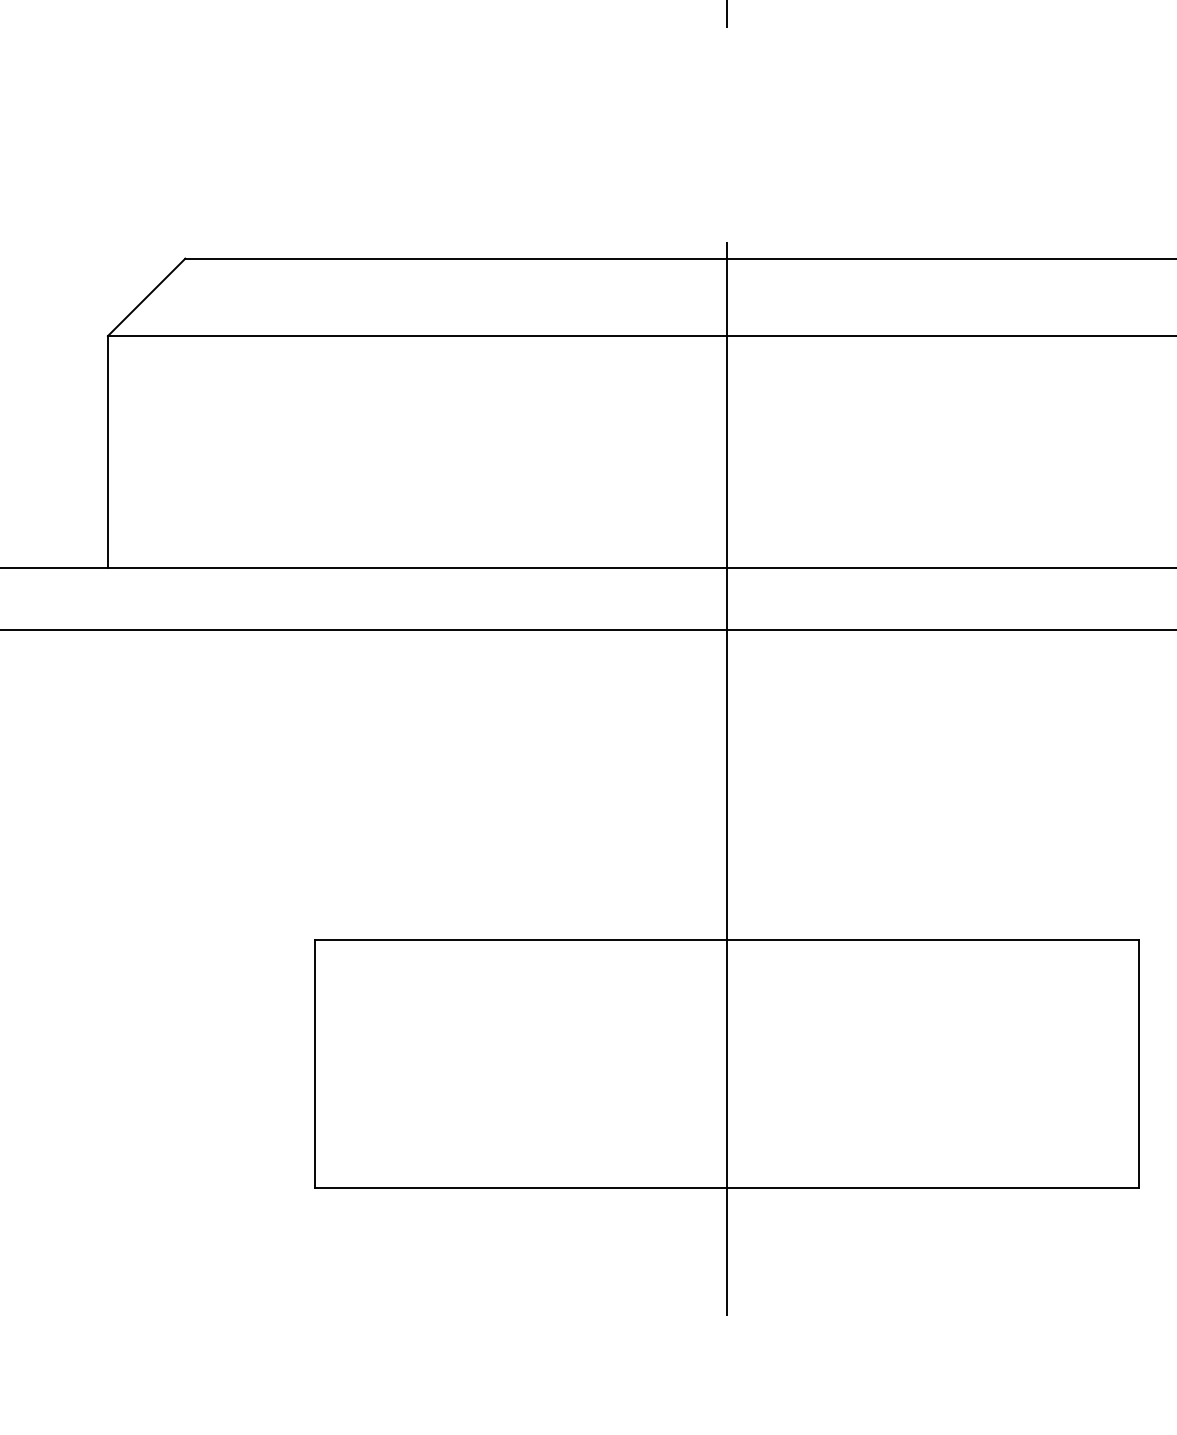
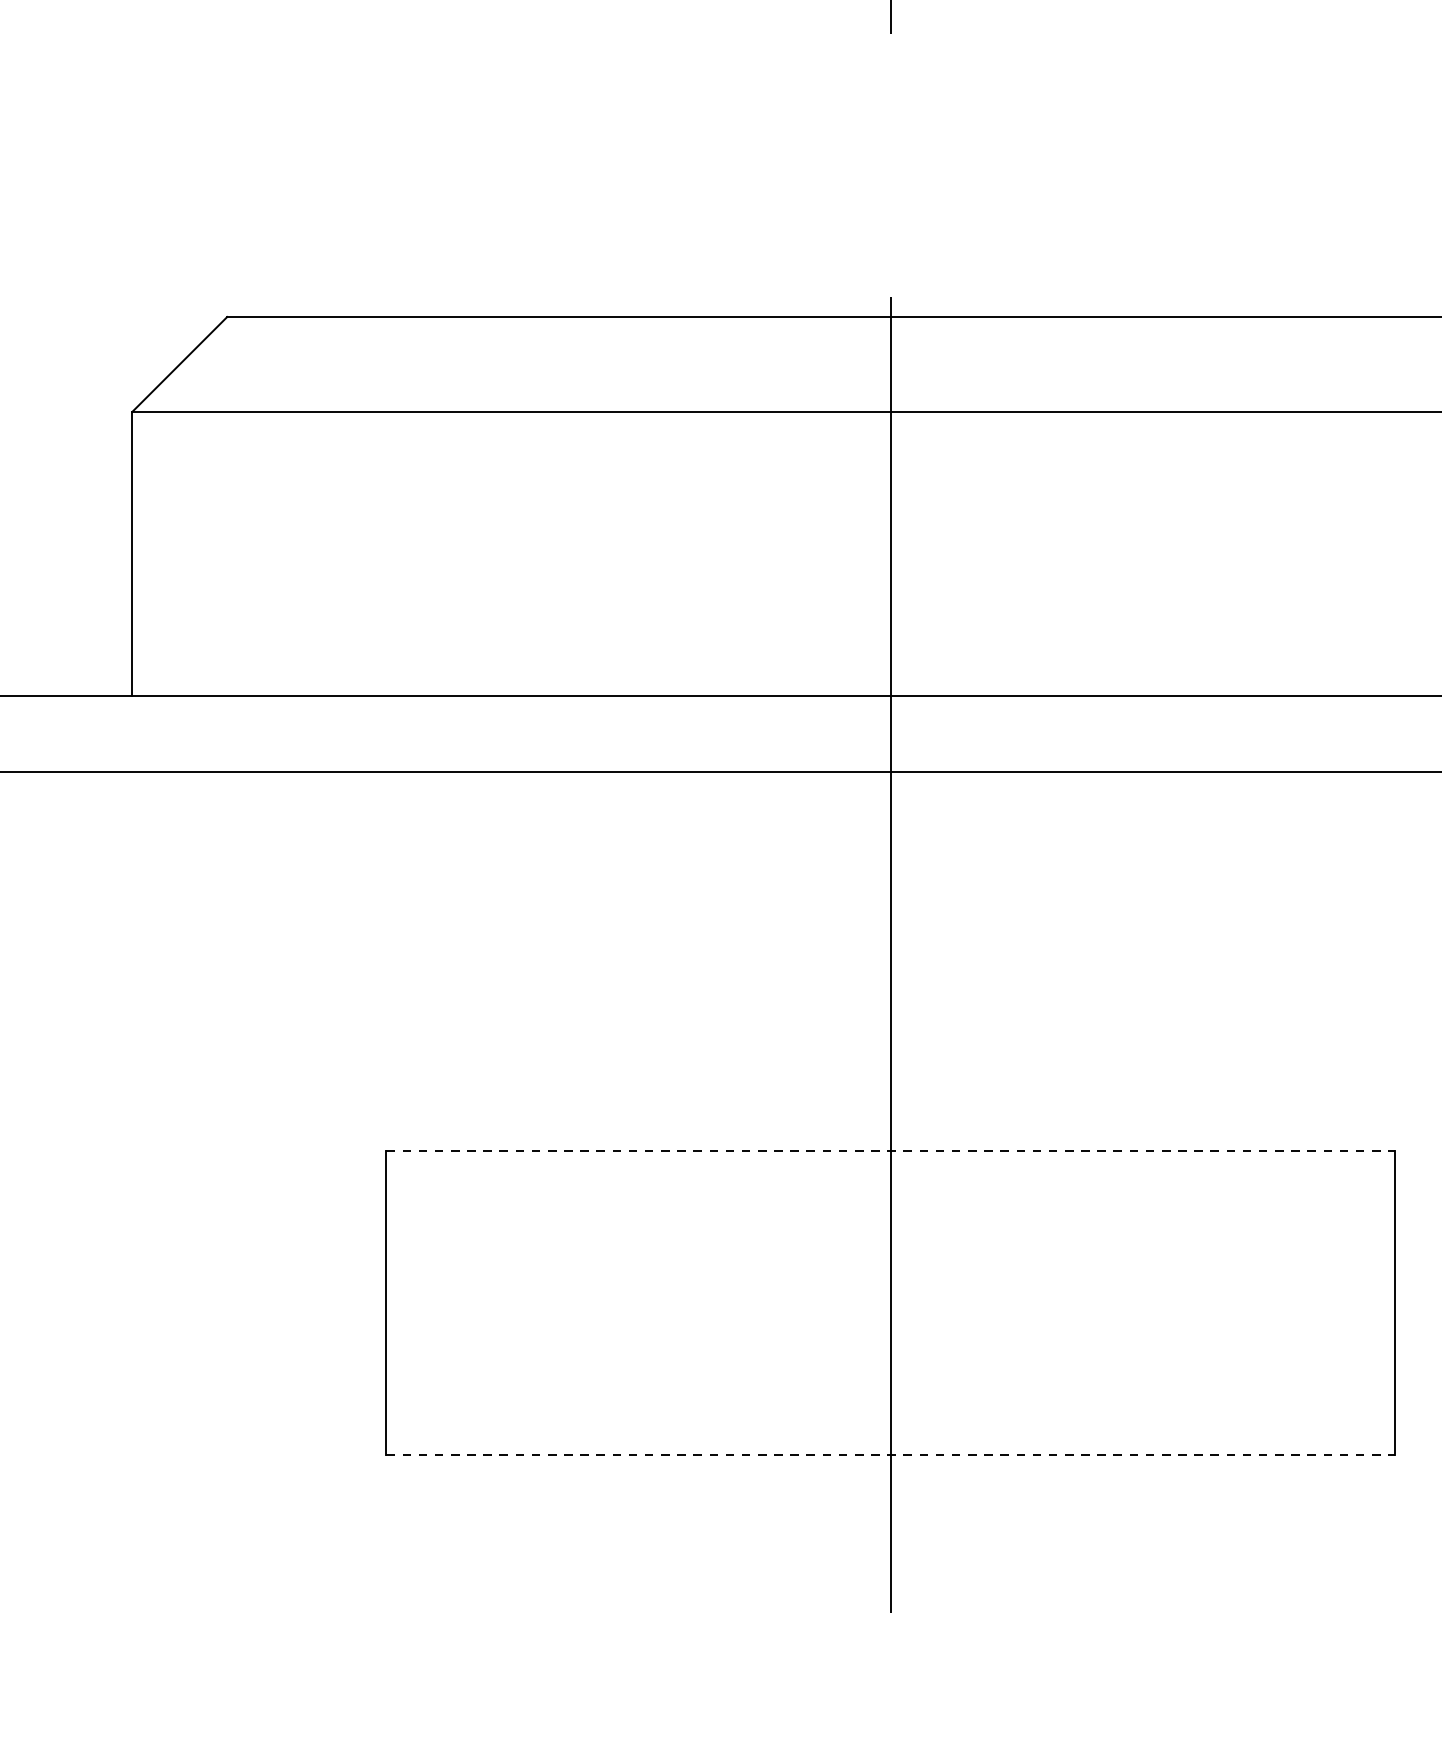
line: (727, 939) -> (891, 1150), solid -> dashed
line: (727, 1187) -> (891, 1454), solid -> dashed

